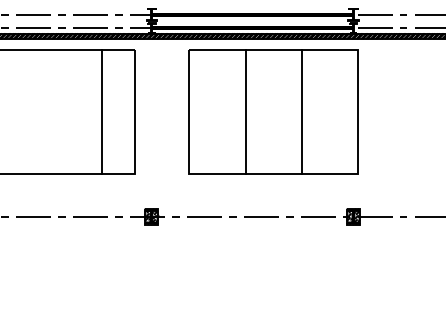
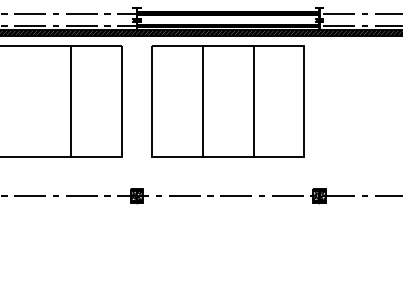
line: (102, 112) -> (71, 101), moved
part: (272, 112) -> (227, 101), moved

